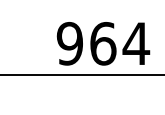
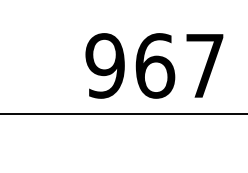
text: (136, 43) -> (205, 65), 964 -> 967

